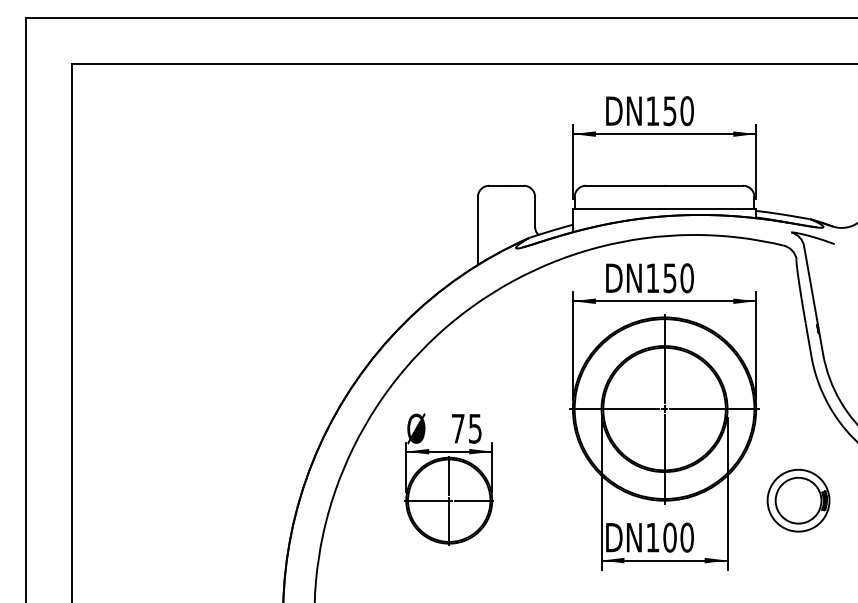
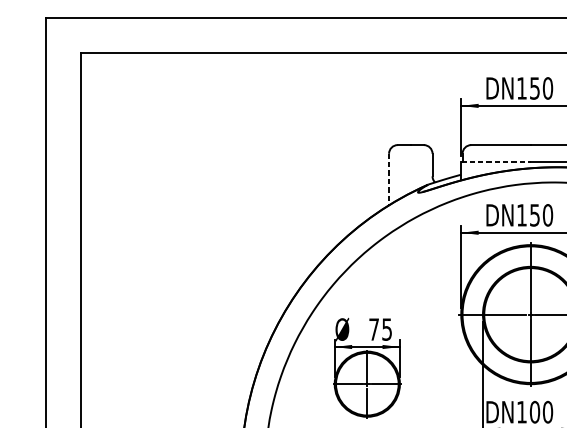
line: (618, 208) -> (495, 162), solid -> dashed
line: (477, 231) -> (388, 179), solid -> dashed

